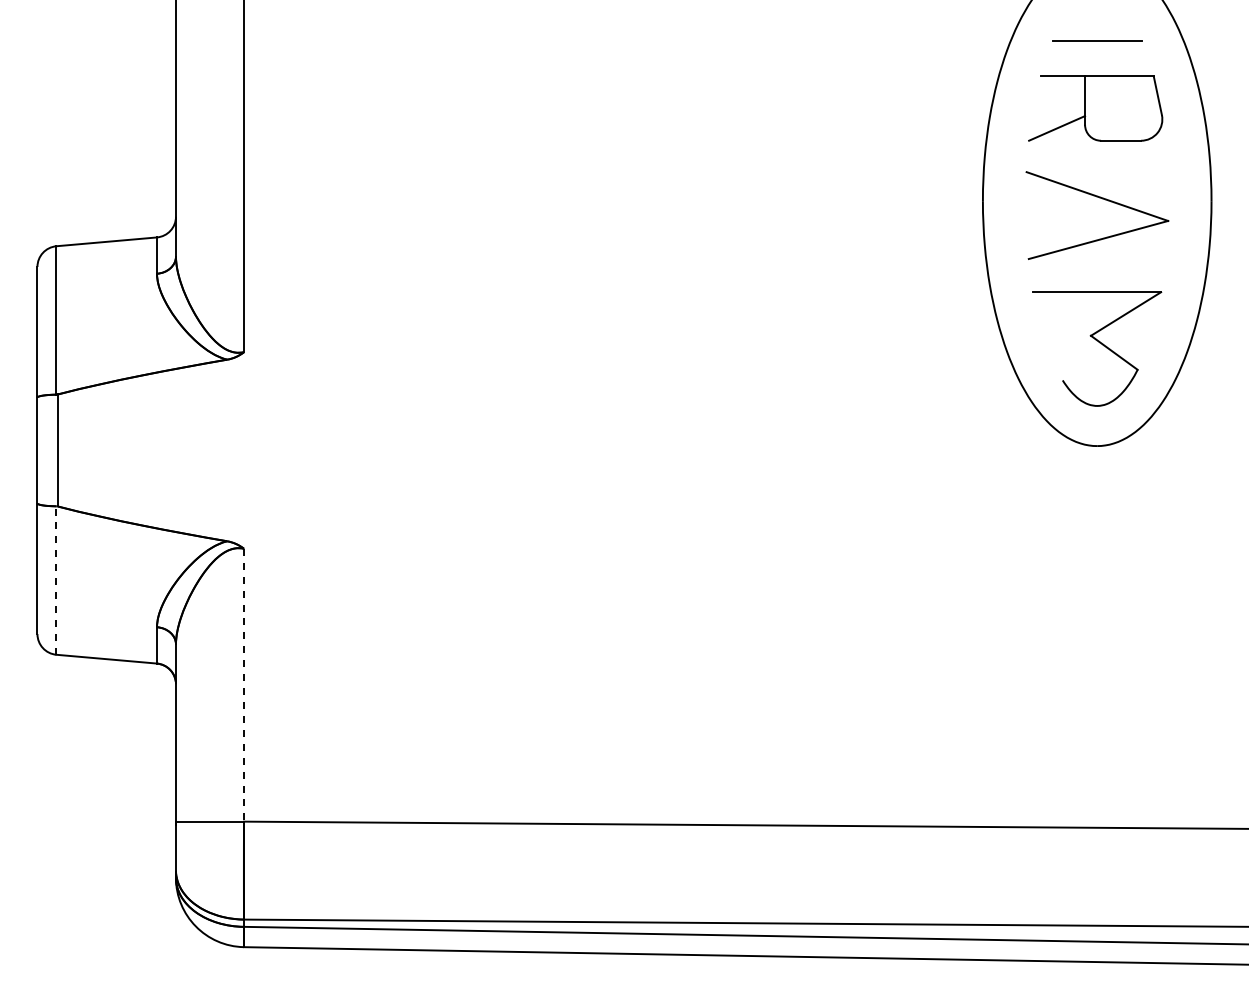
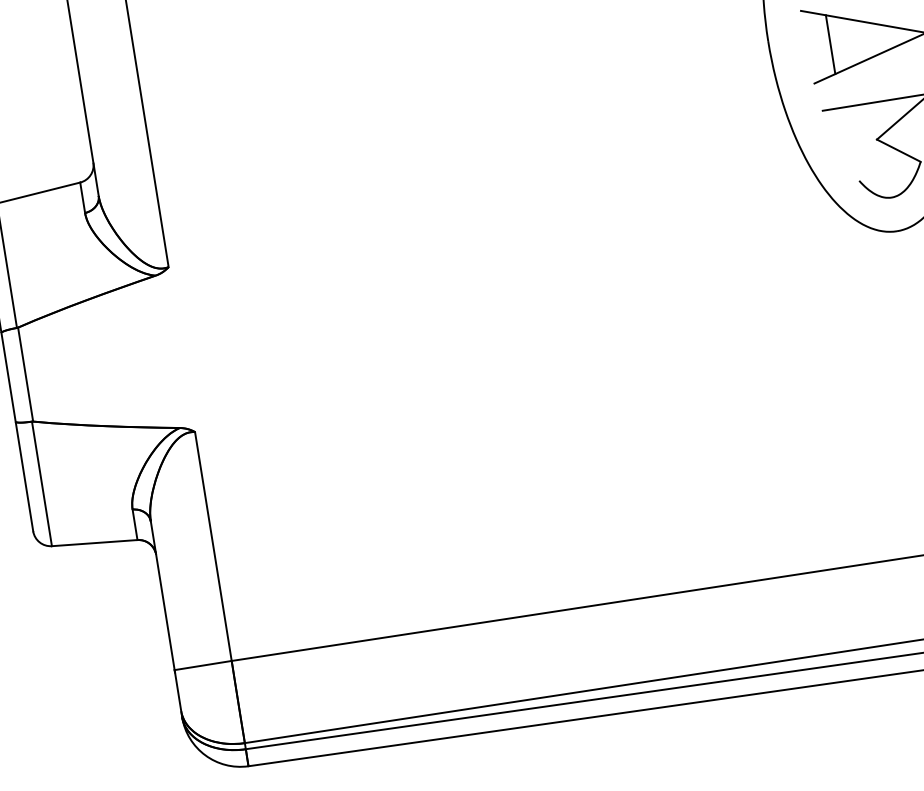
line: (1054, 216) -> (830, 44), added
line: (56, 580) -> (42, 483), dashed -> solid
line: (244, 685) -> (213, 546), dashed -> solid

